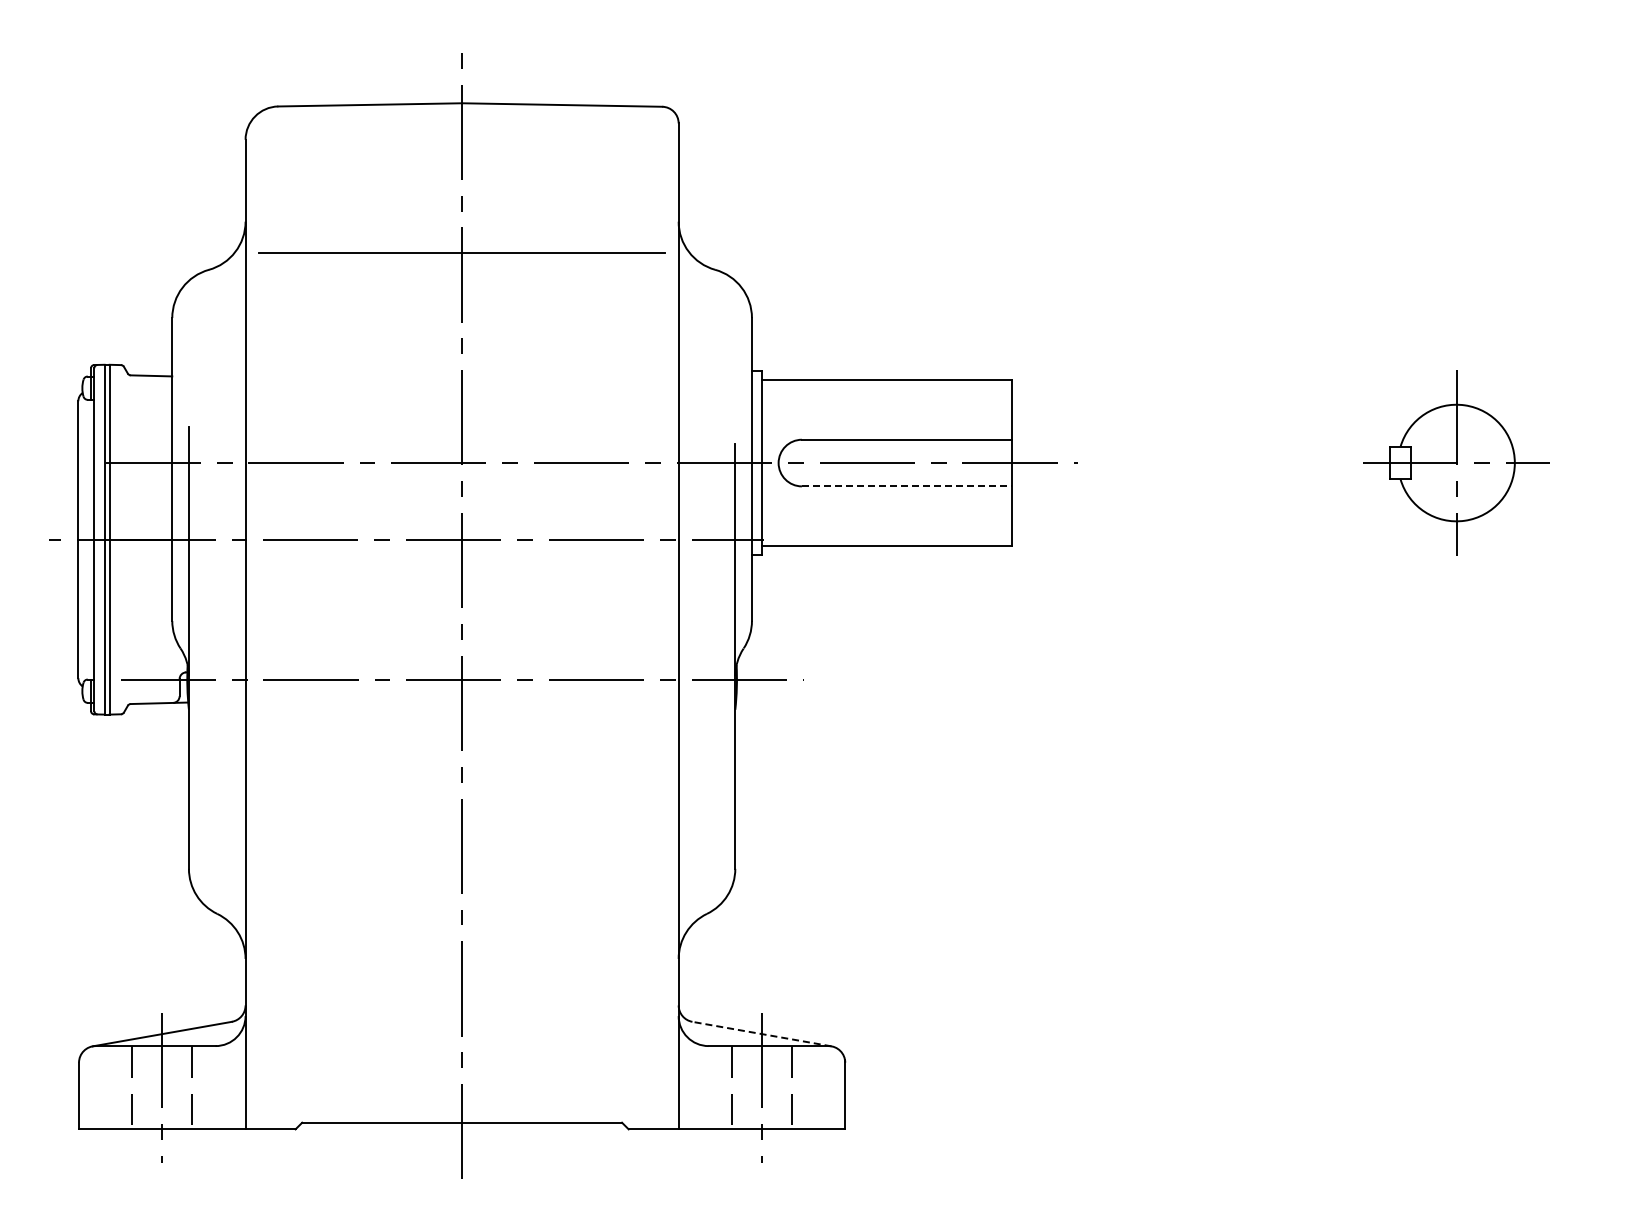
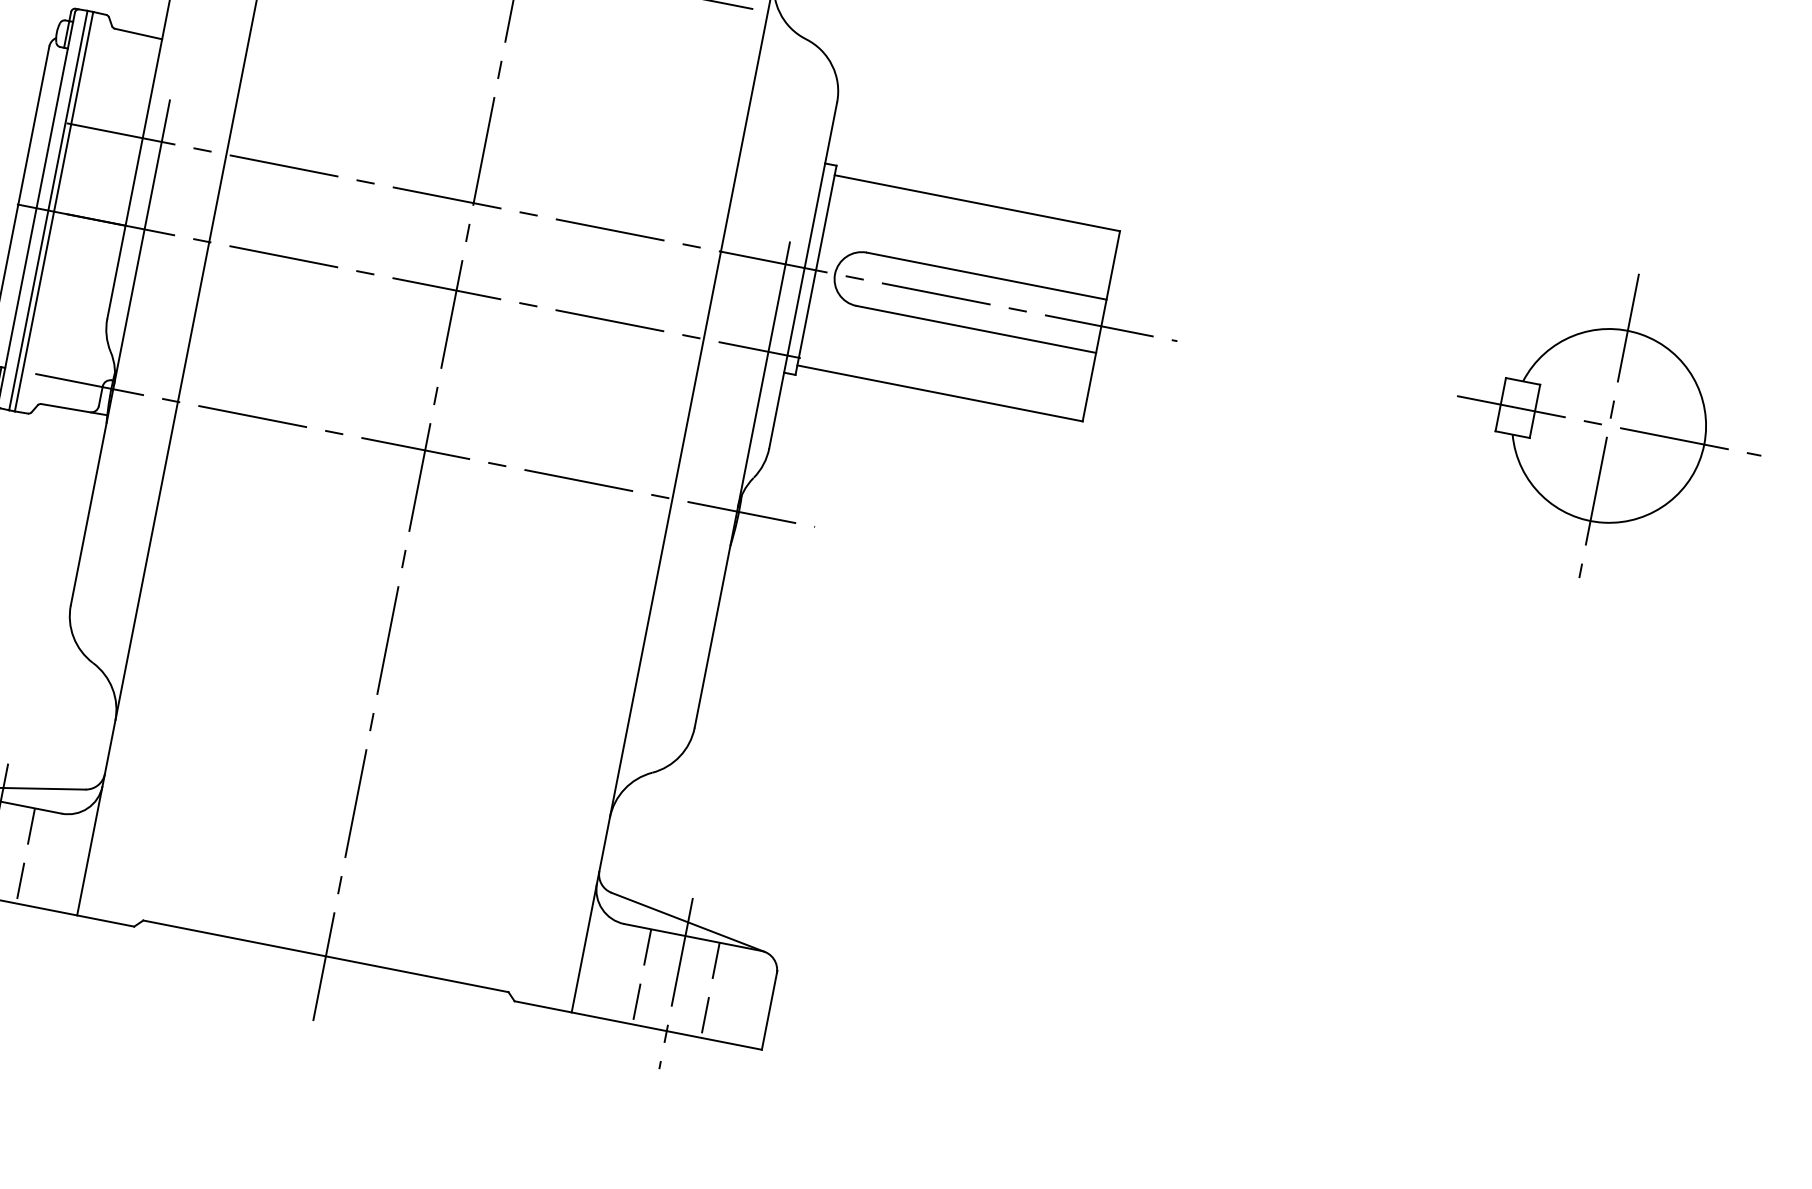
part: (1456, 462) -> (1609, 425), size x1.43
line: (906, 486) -> (975, 329), dashed -> solid
line: (761, 1034) -> (687, 922), dashed -> solid

